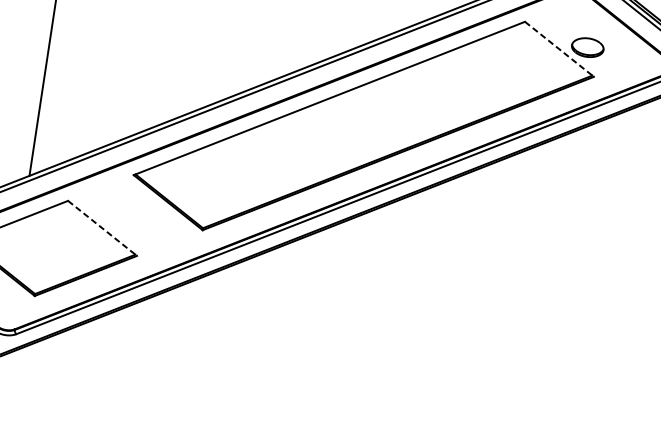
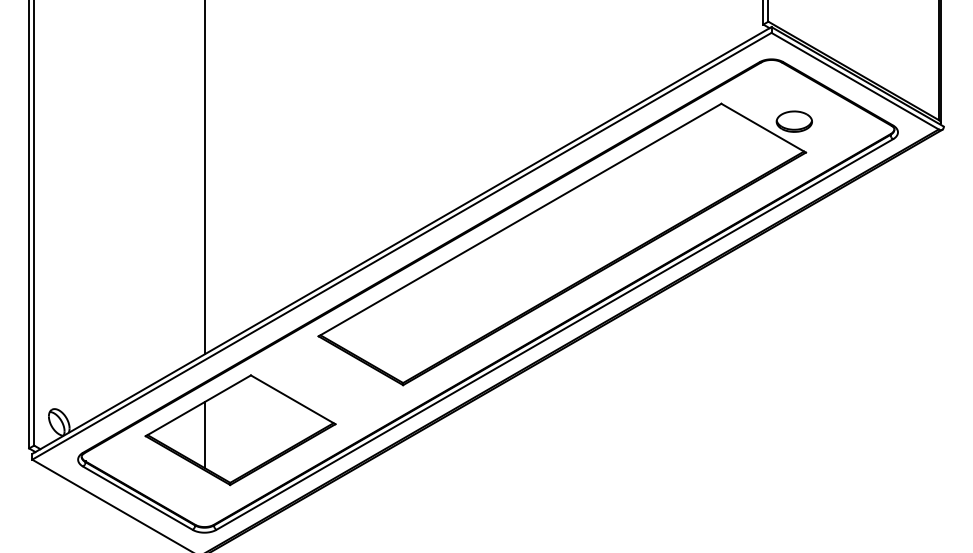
line: (559, 49) -> (763, 128), dashed -> solid
line: (102, 228) -> (293, 399), dashed -> solid
line: (18, 248) -> (204, 435), added

